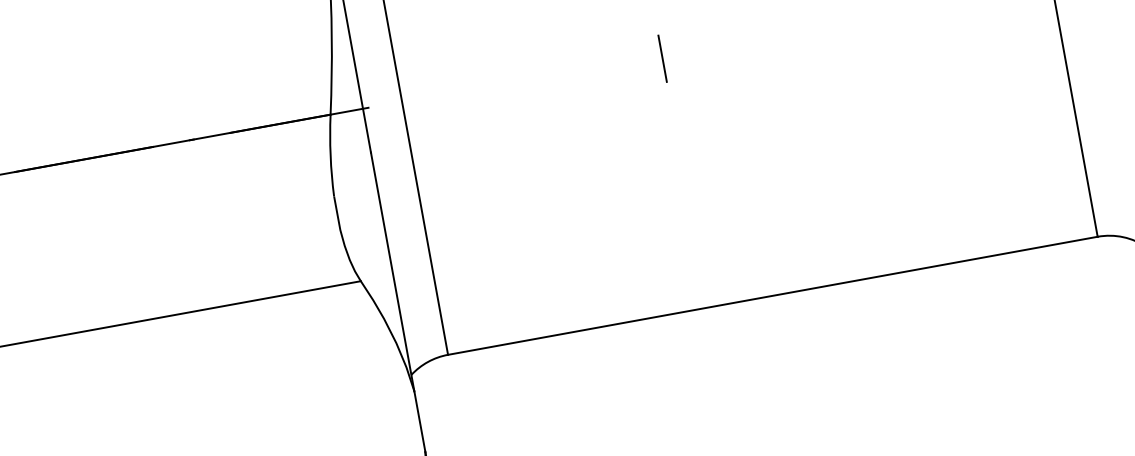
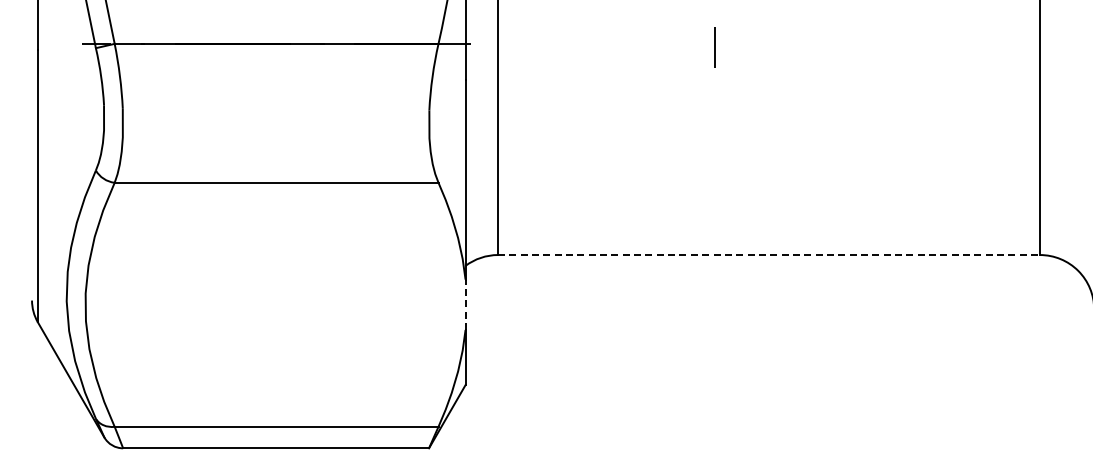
line: (773, 296) -> (769, 255), solid -> dashed
line: (419, 421) -> (465, 304), solid -> dashed

